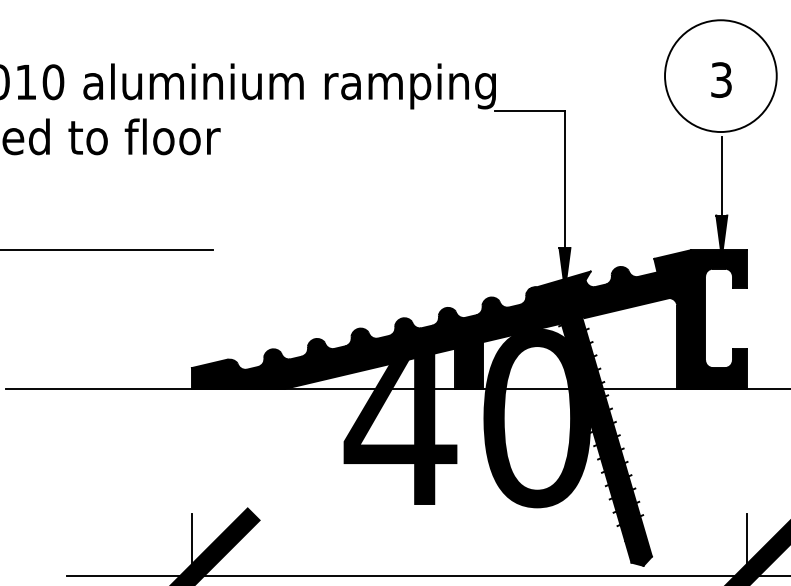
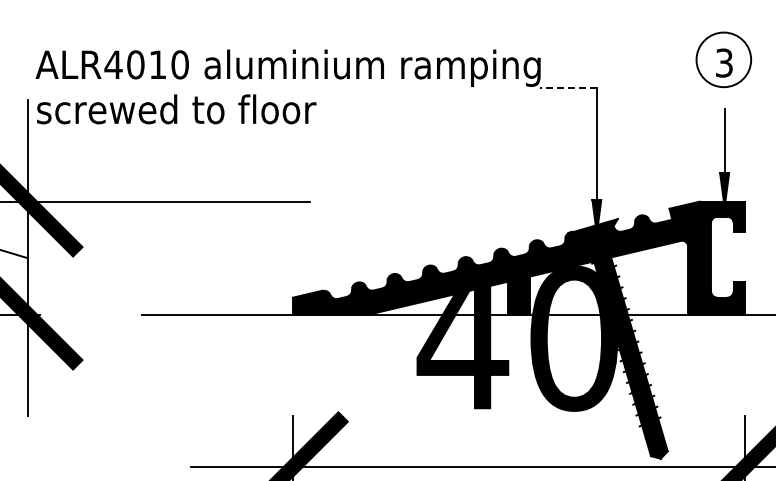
circle: (720, 75) -> (723, 59), size x0.6
line: (530, 110) -> (568, 87), solid -> dashed

